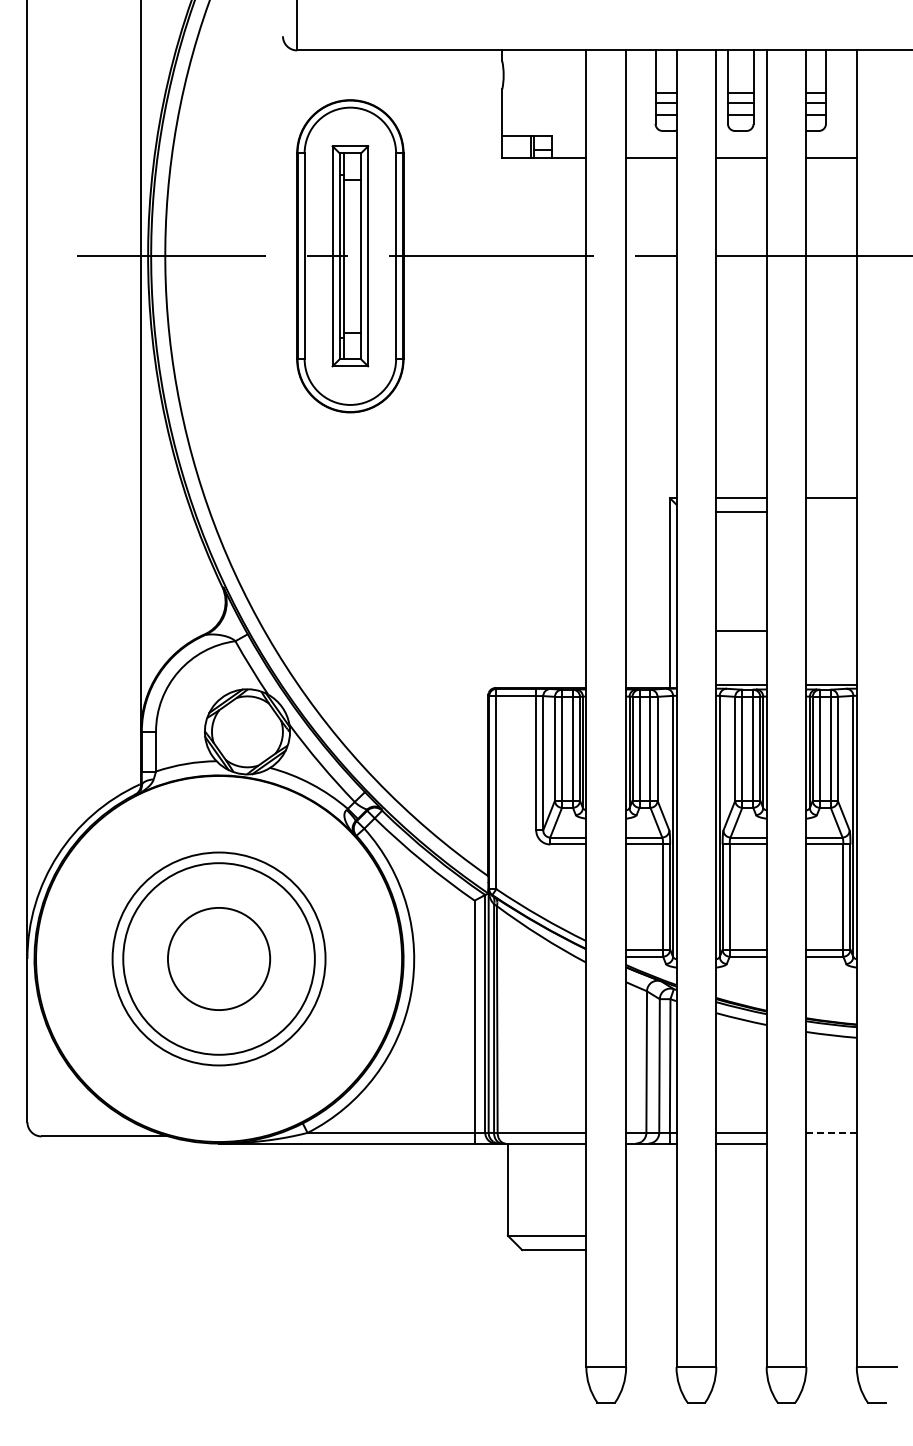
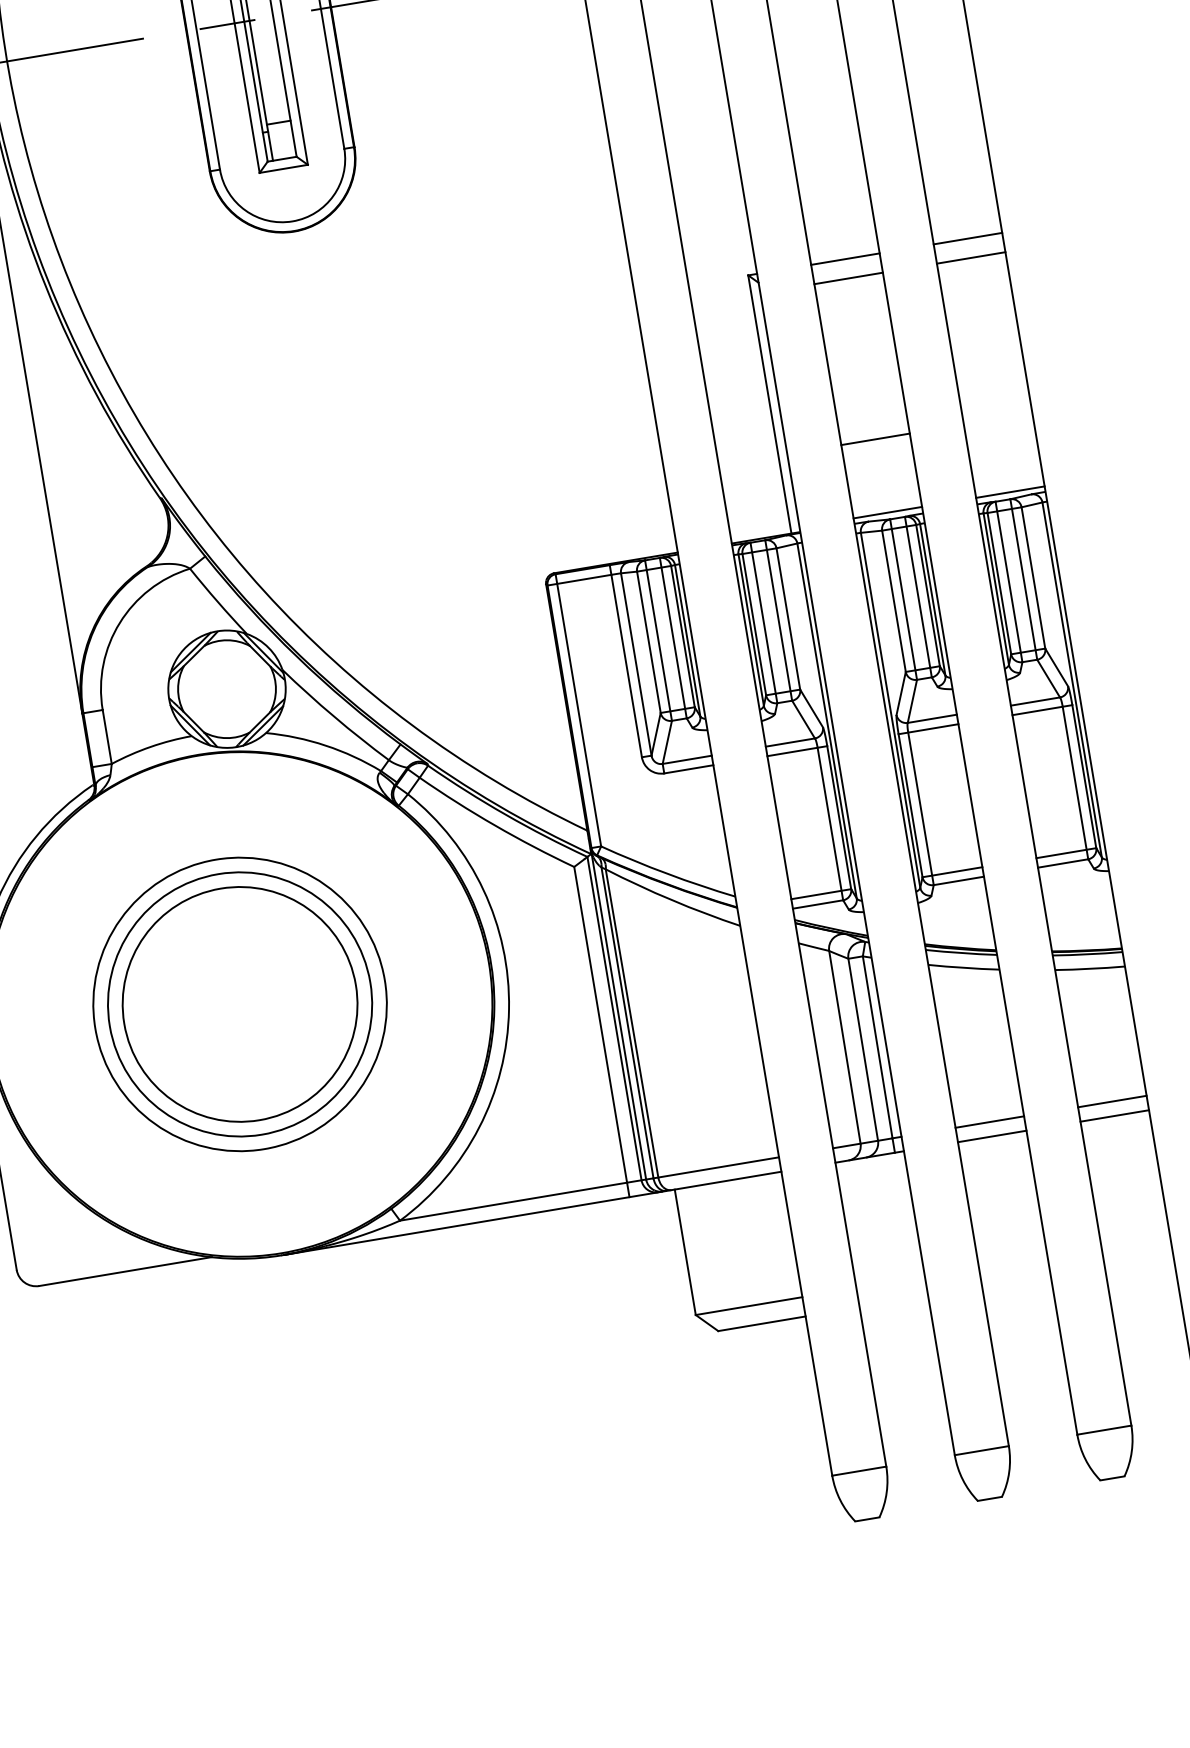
line: (831, 512) -> (971, 258), added
circle: (218, 958) -> (239, 1003), size x1.67
line: (831, 1132) -> (1112, 1100), dashed -> solid
line: (831, 1143) -> (1114, 1115), added

